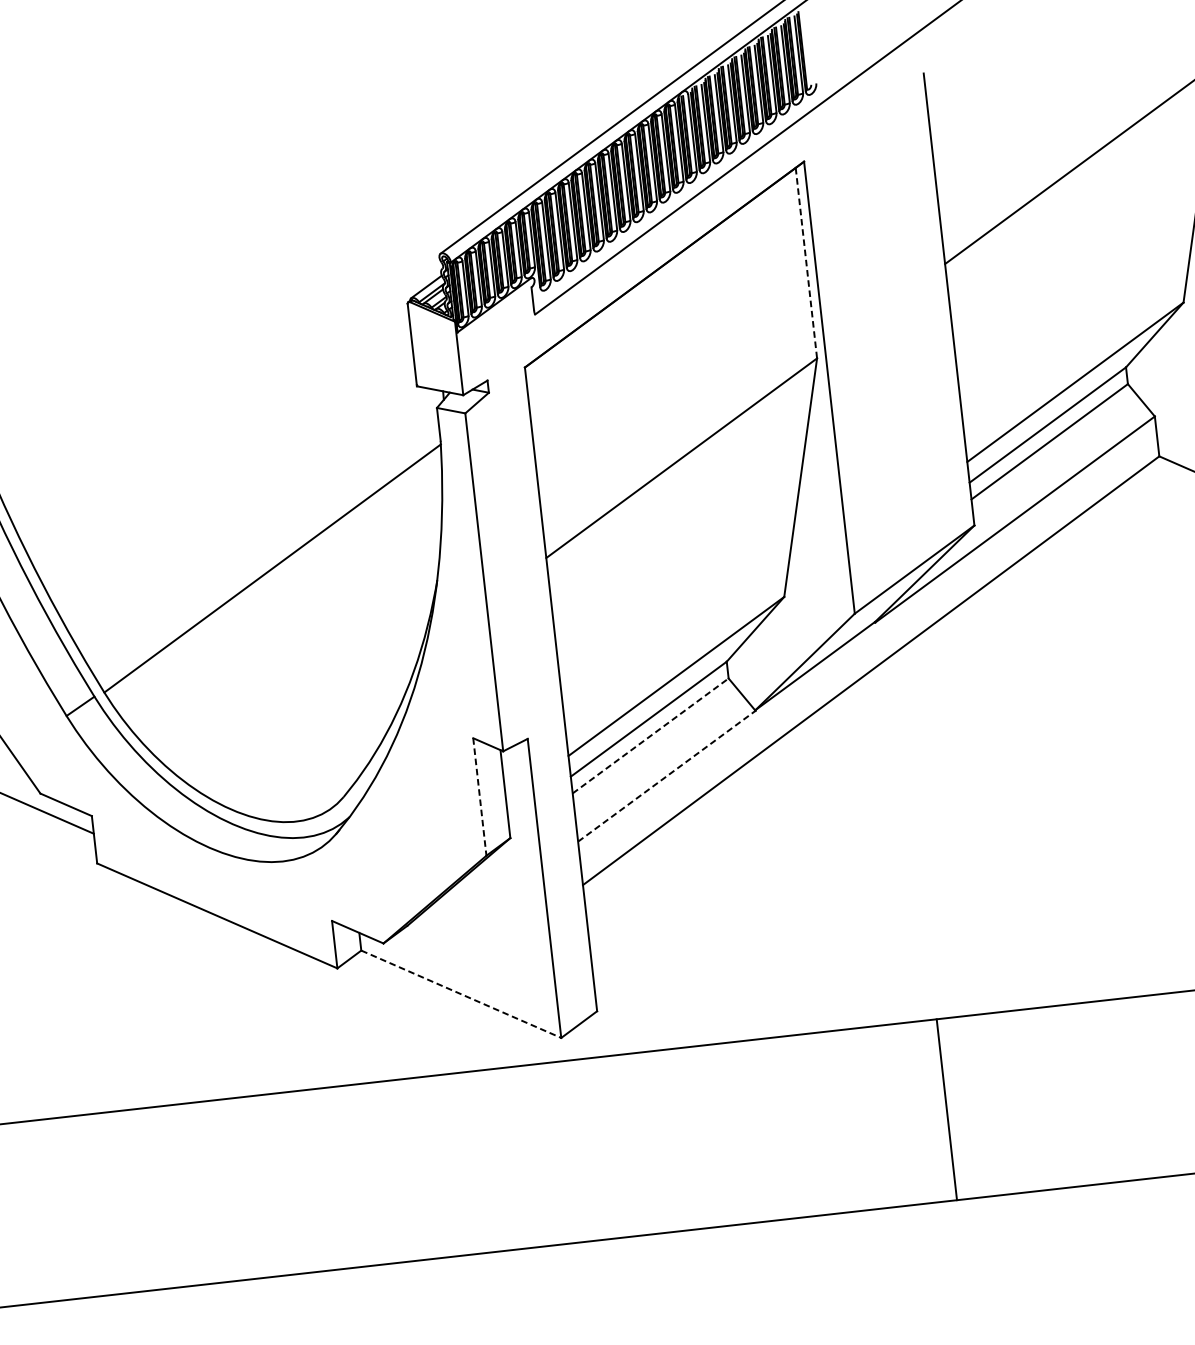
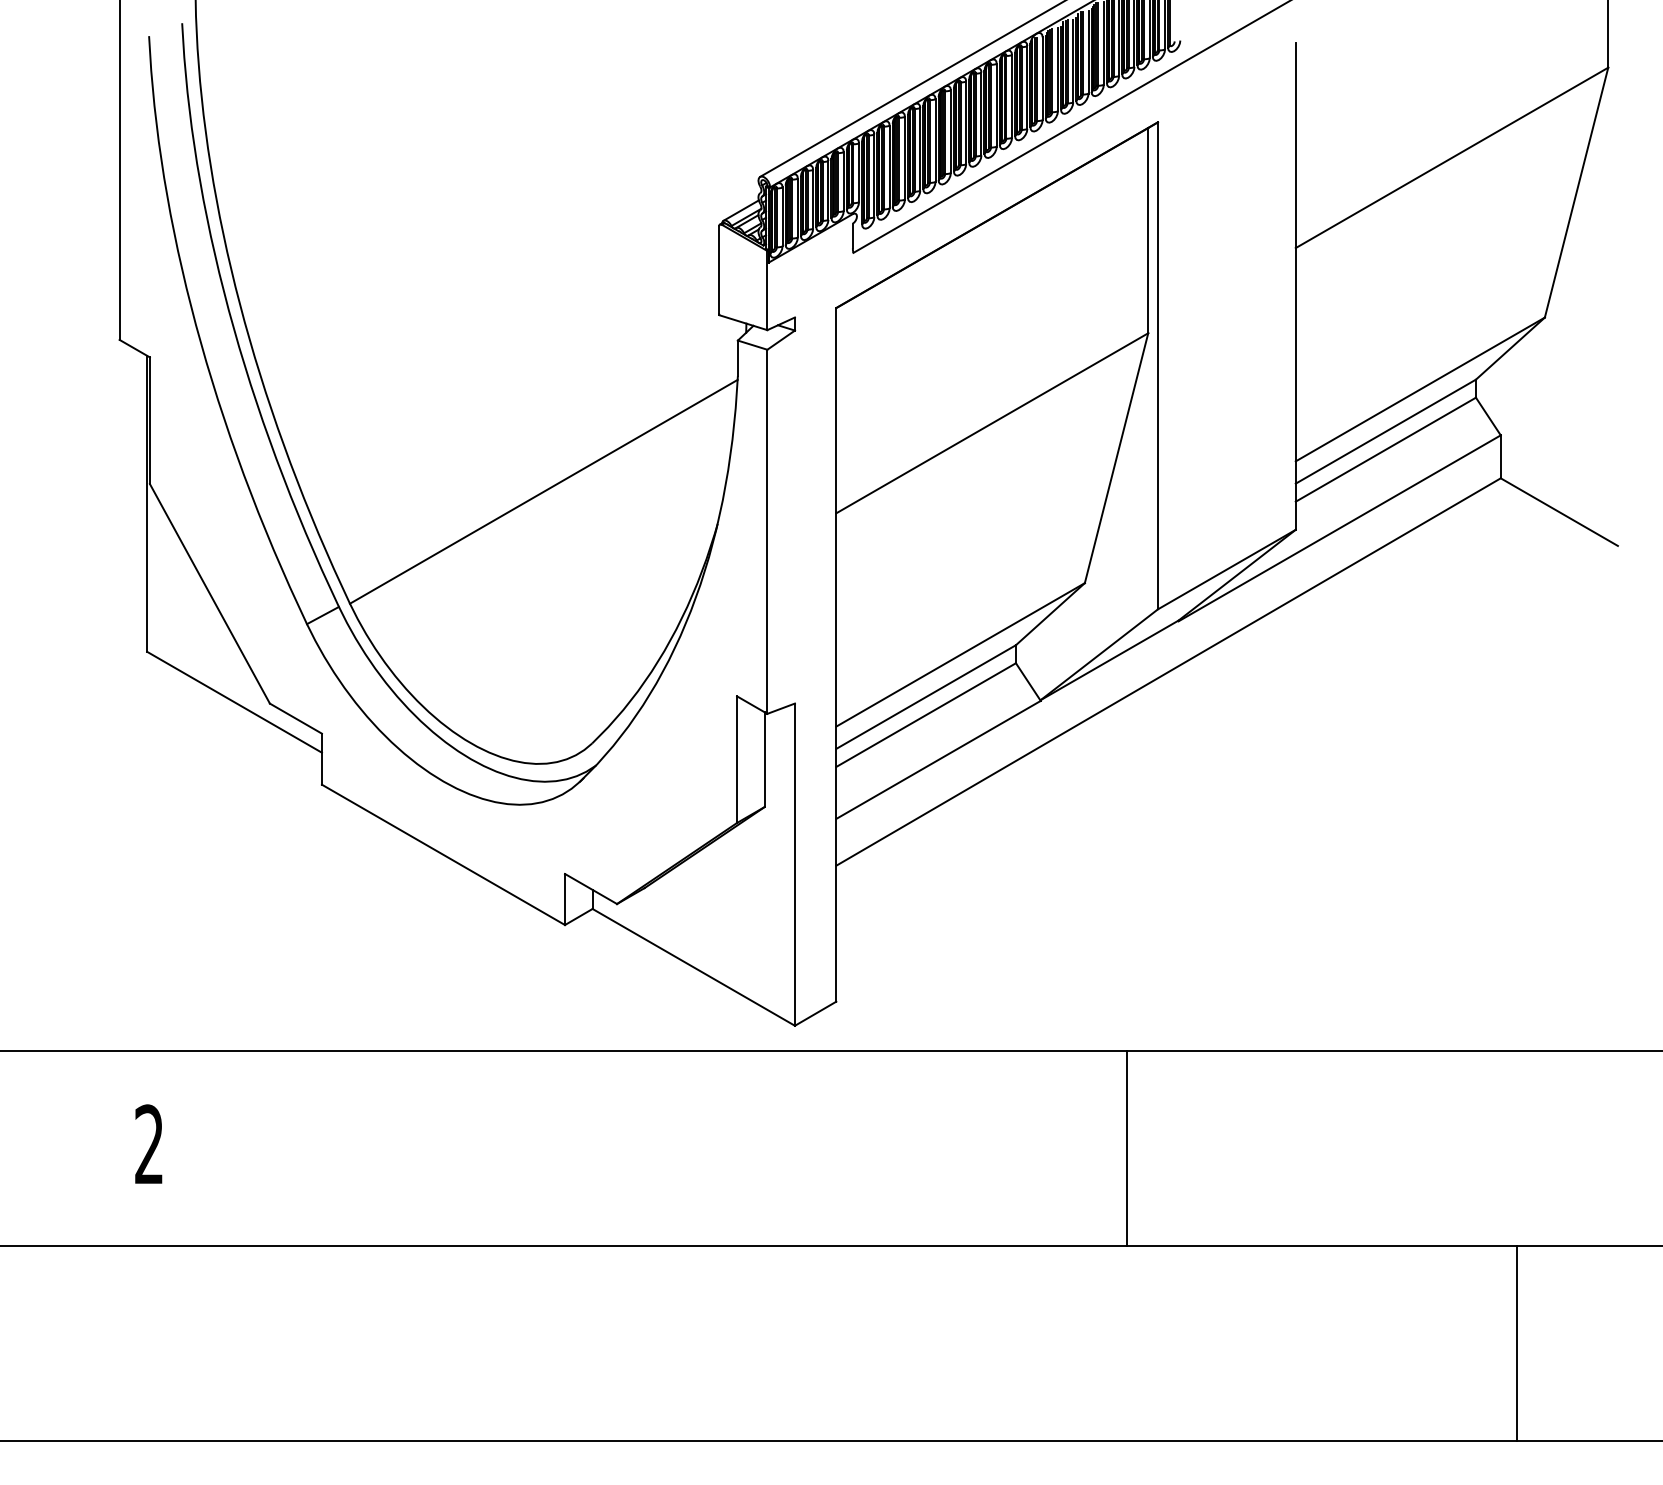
line: (806, 263) -> (1148, 230), dashed -> solid
line: (651, 736) -> (926, 715), dashed -> solid
line: (666, 775) -> (938, 759), dashed -> solid
line: (480, 797) -> (737, 760), dashed -> solid
line: (461, 994) -> (693, 967), dashed -> solid
line: (946, 1109) -> (1126, 1147), moved

